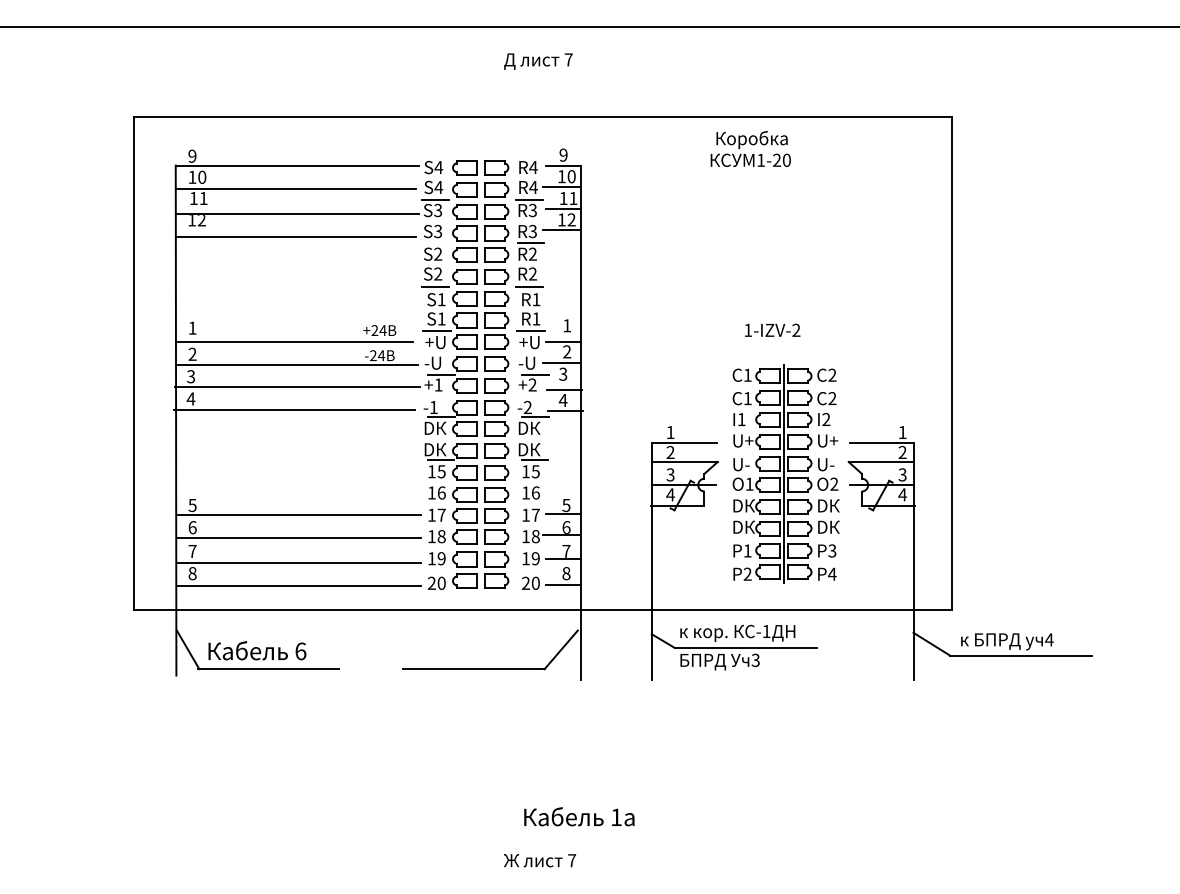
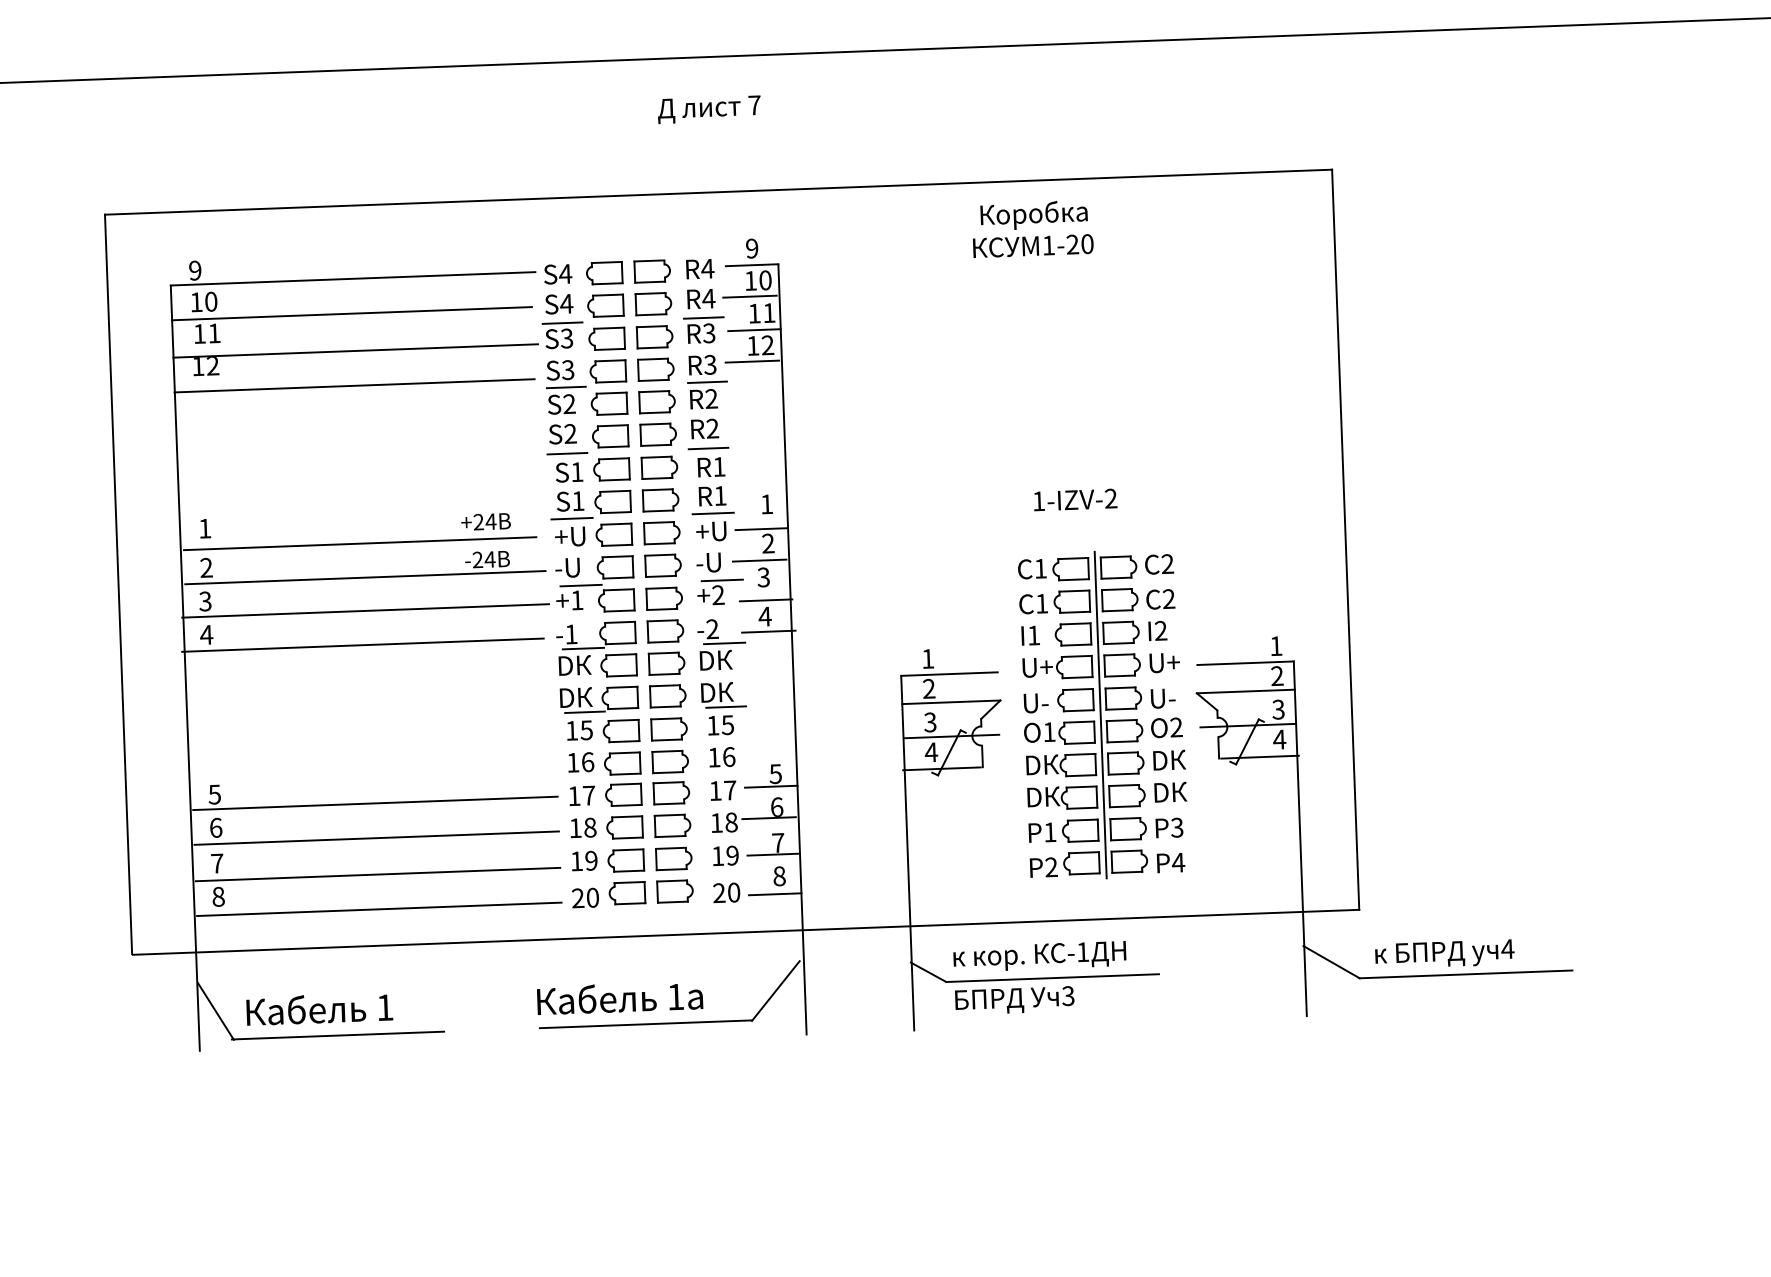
line: (436, 243) -> (566, 388), added
text: (300, 651) -> (384, 1007), 6 -> 1
text: (579, 816) -> (620, 997), moved

